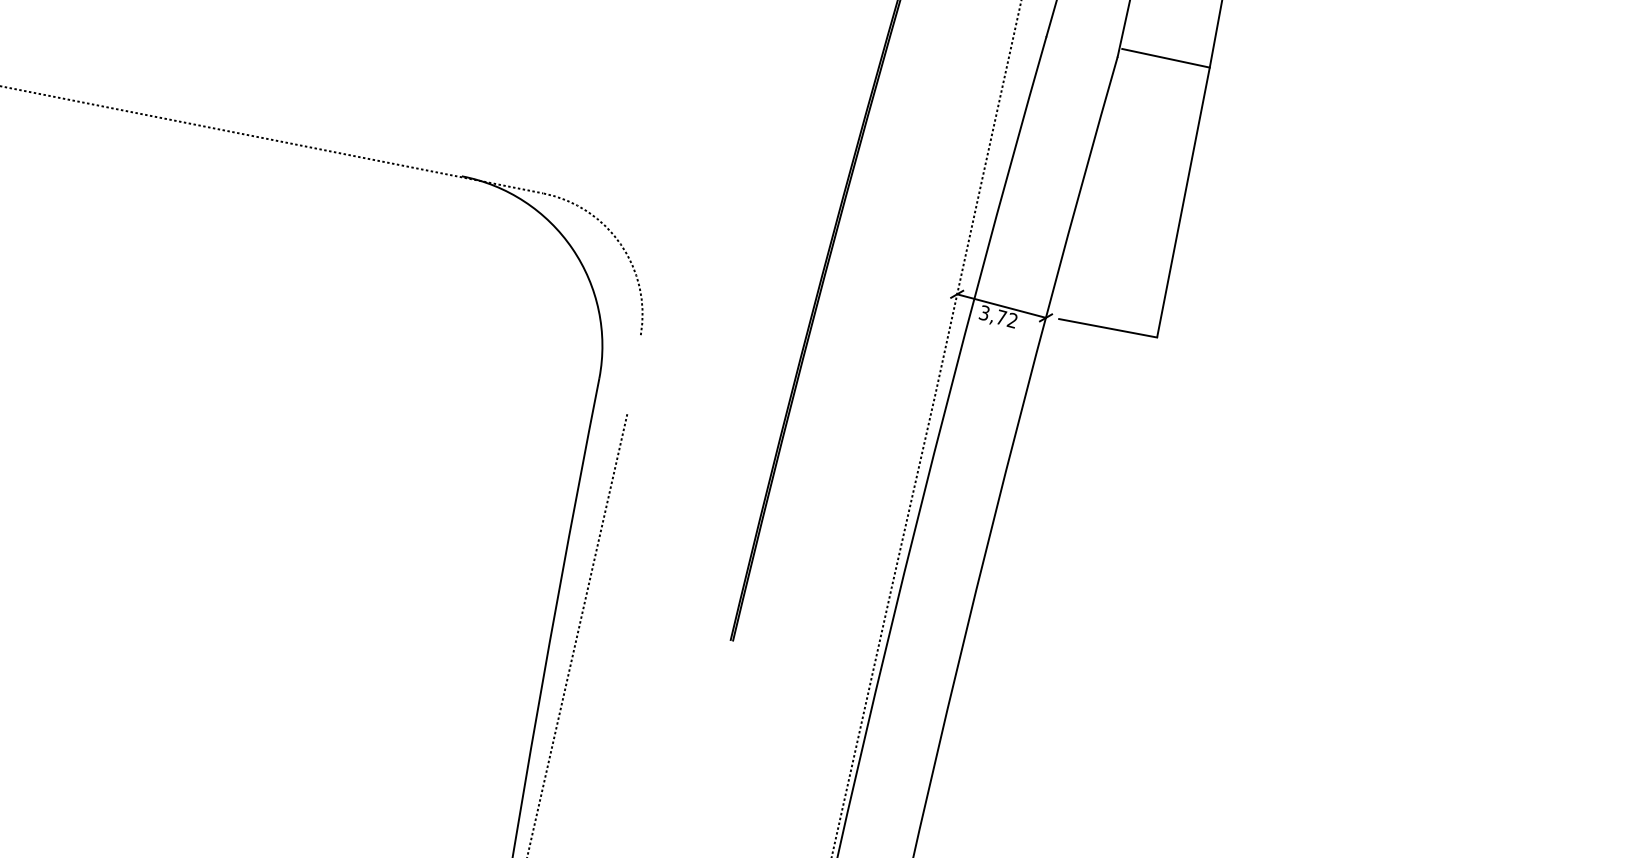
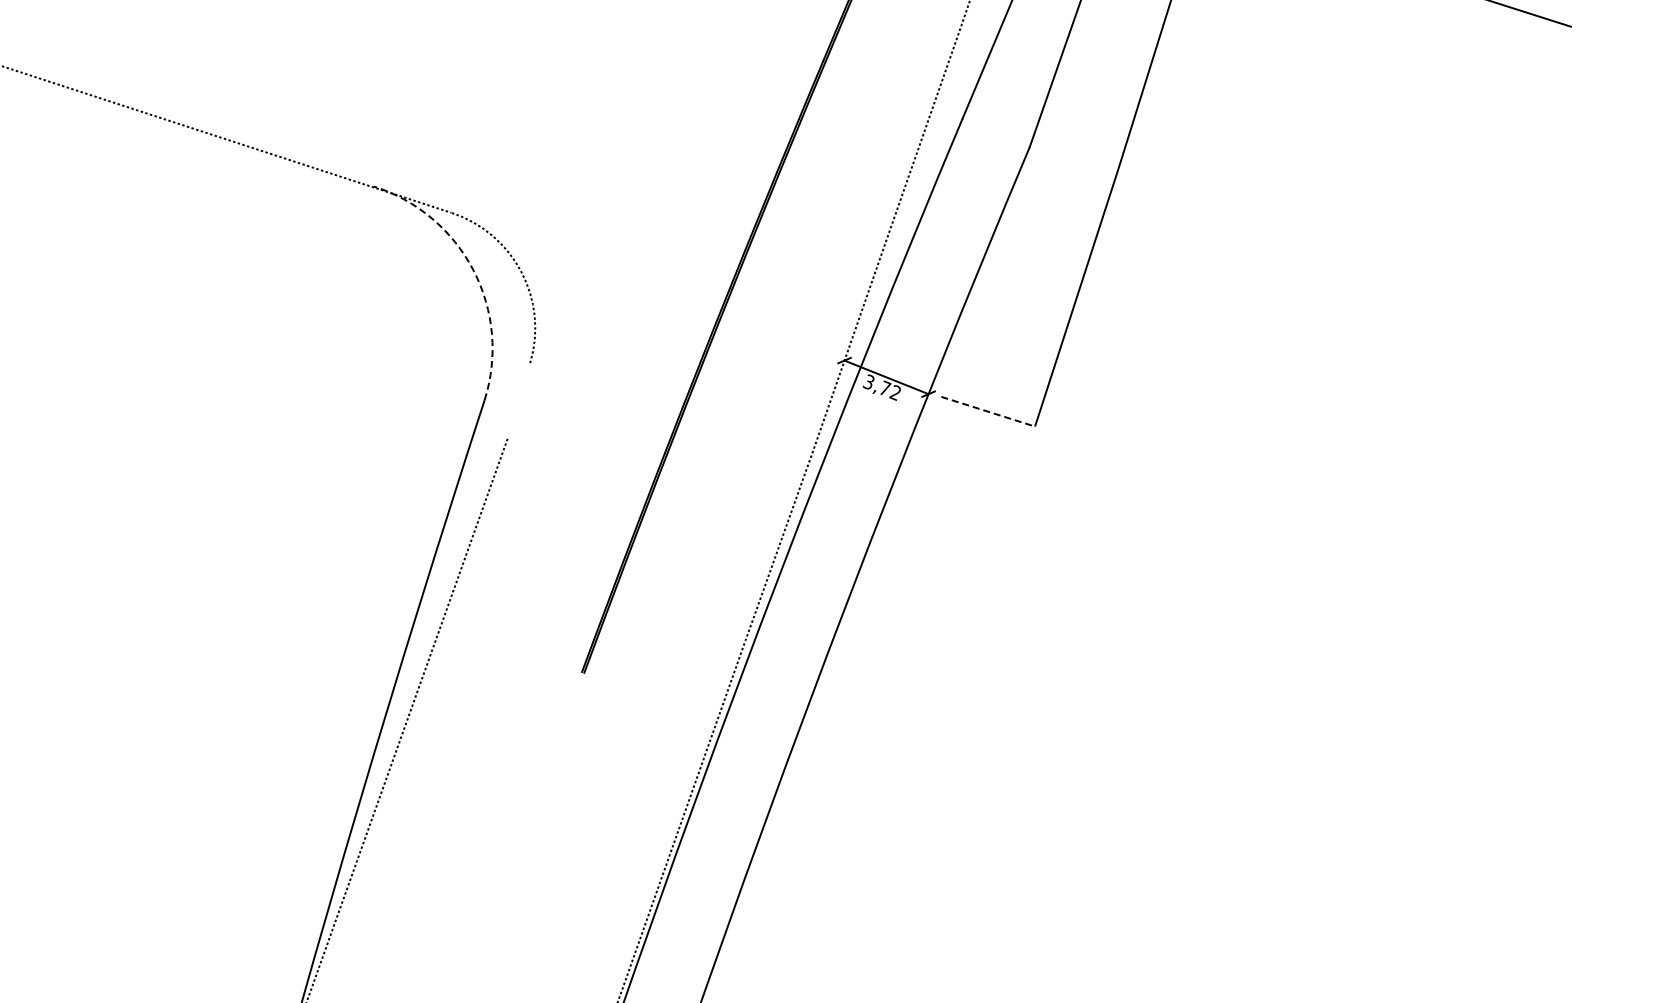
line: (1165, 58) -> (1076, 154), removed
arc: (572, 248) -> (473, 270), solid -> dashed
line: (1108, 328) -> (988, 411), solid -> dashed

